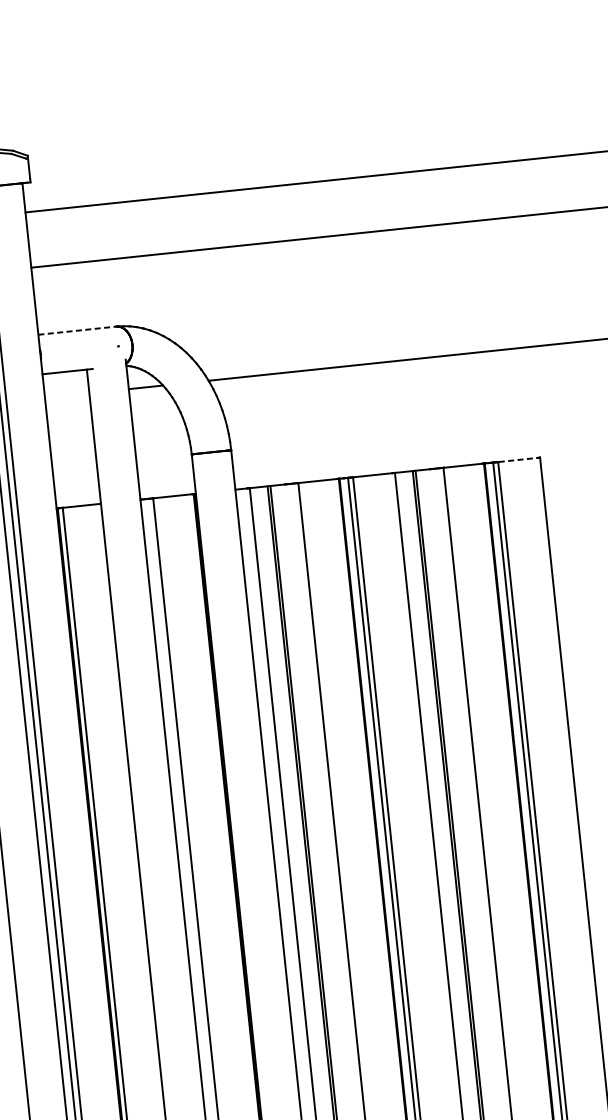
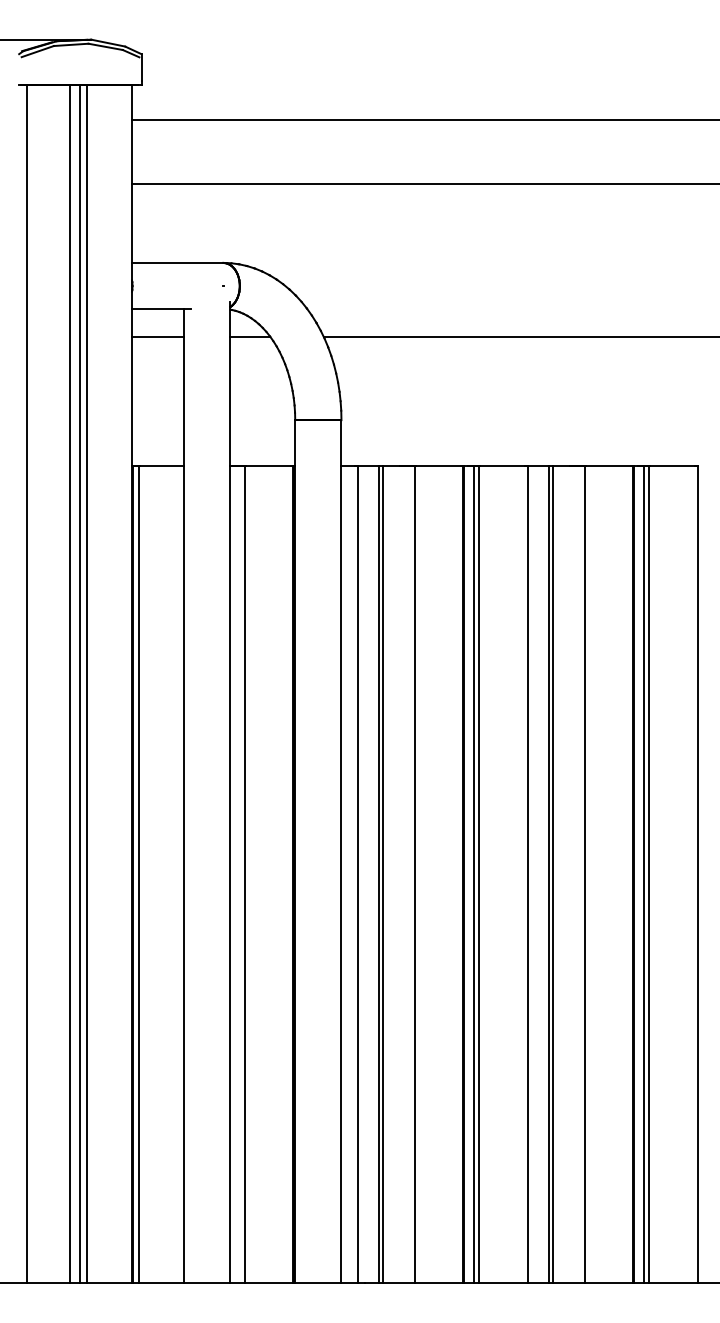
line: (77, 330) -> (177, 262), dashed -> solid
line: (67, 395) -> (158, 336), added
line: (517, 460) -> (672, 466), dashed -> solid

